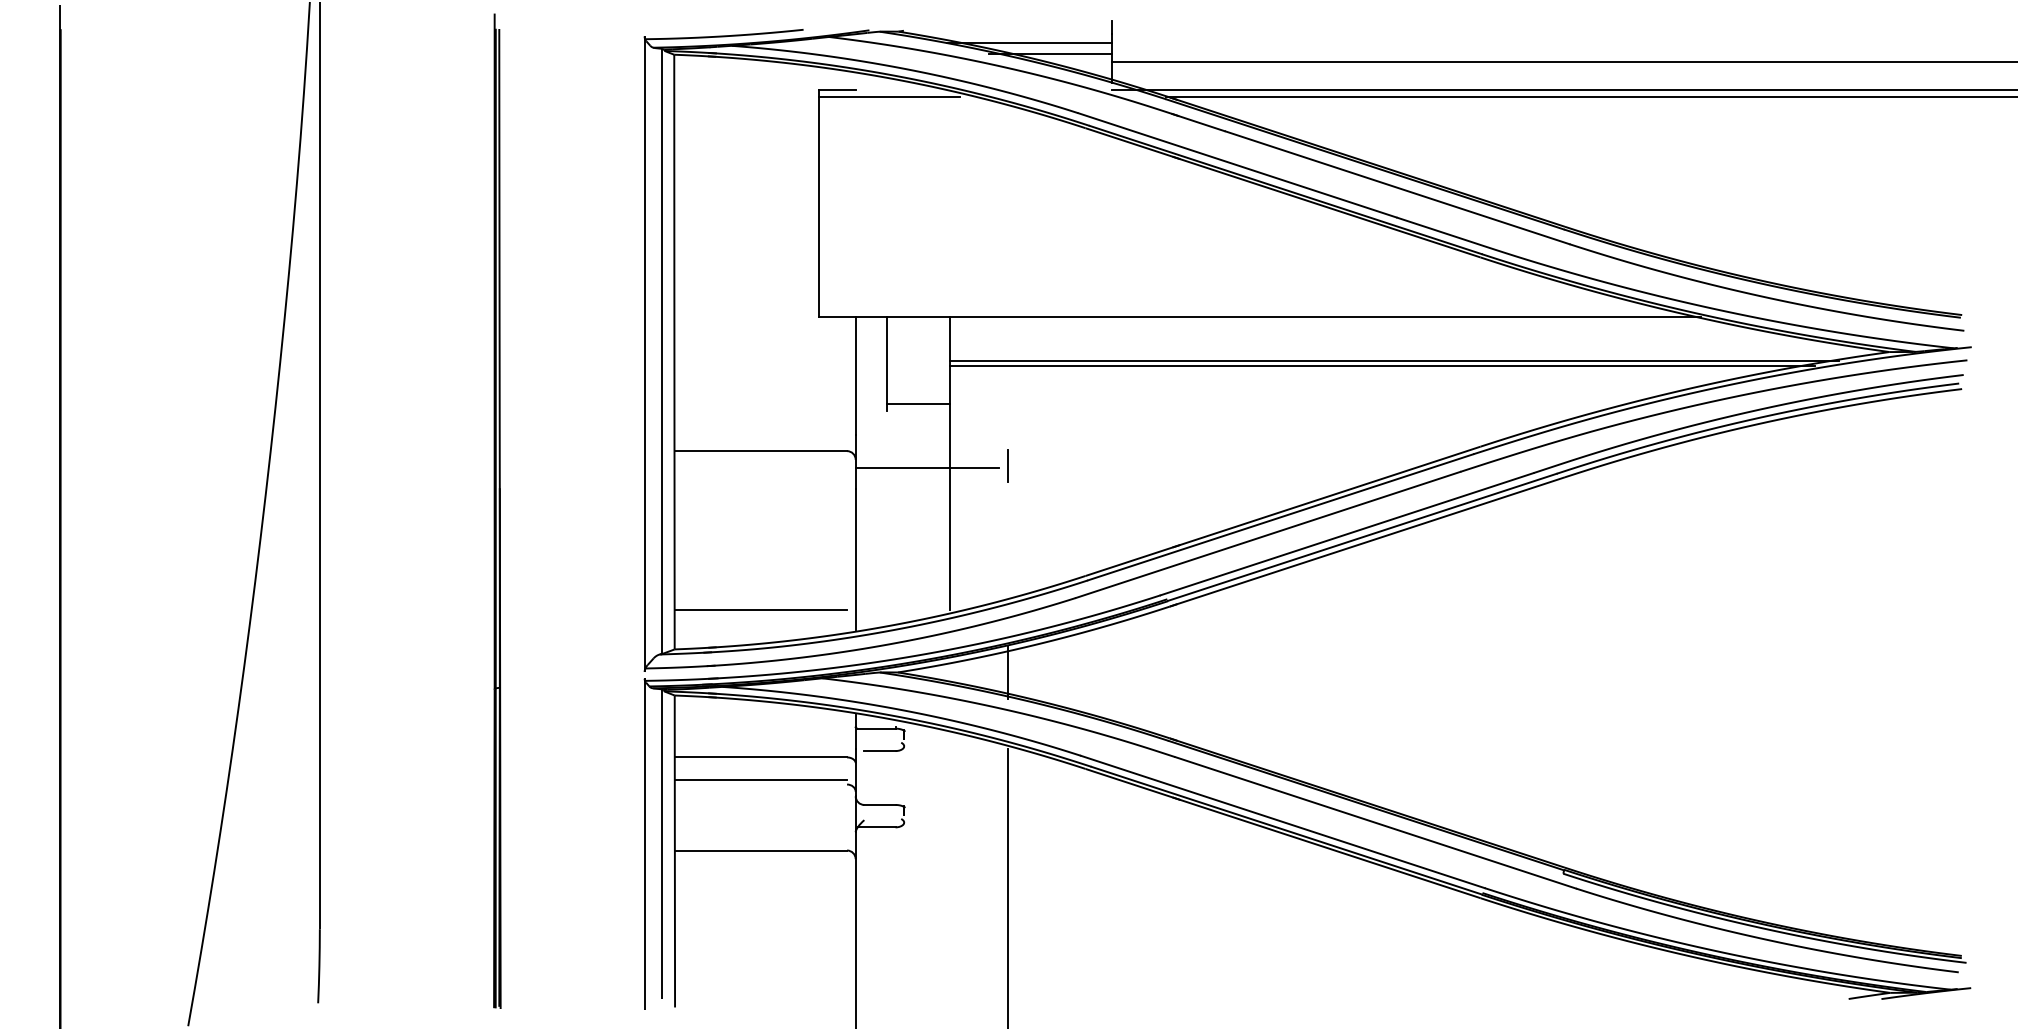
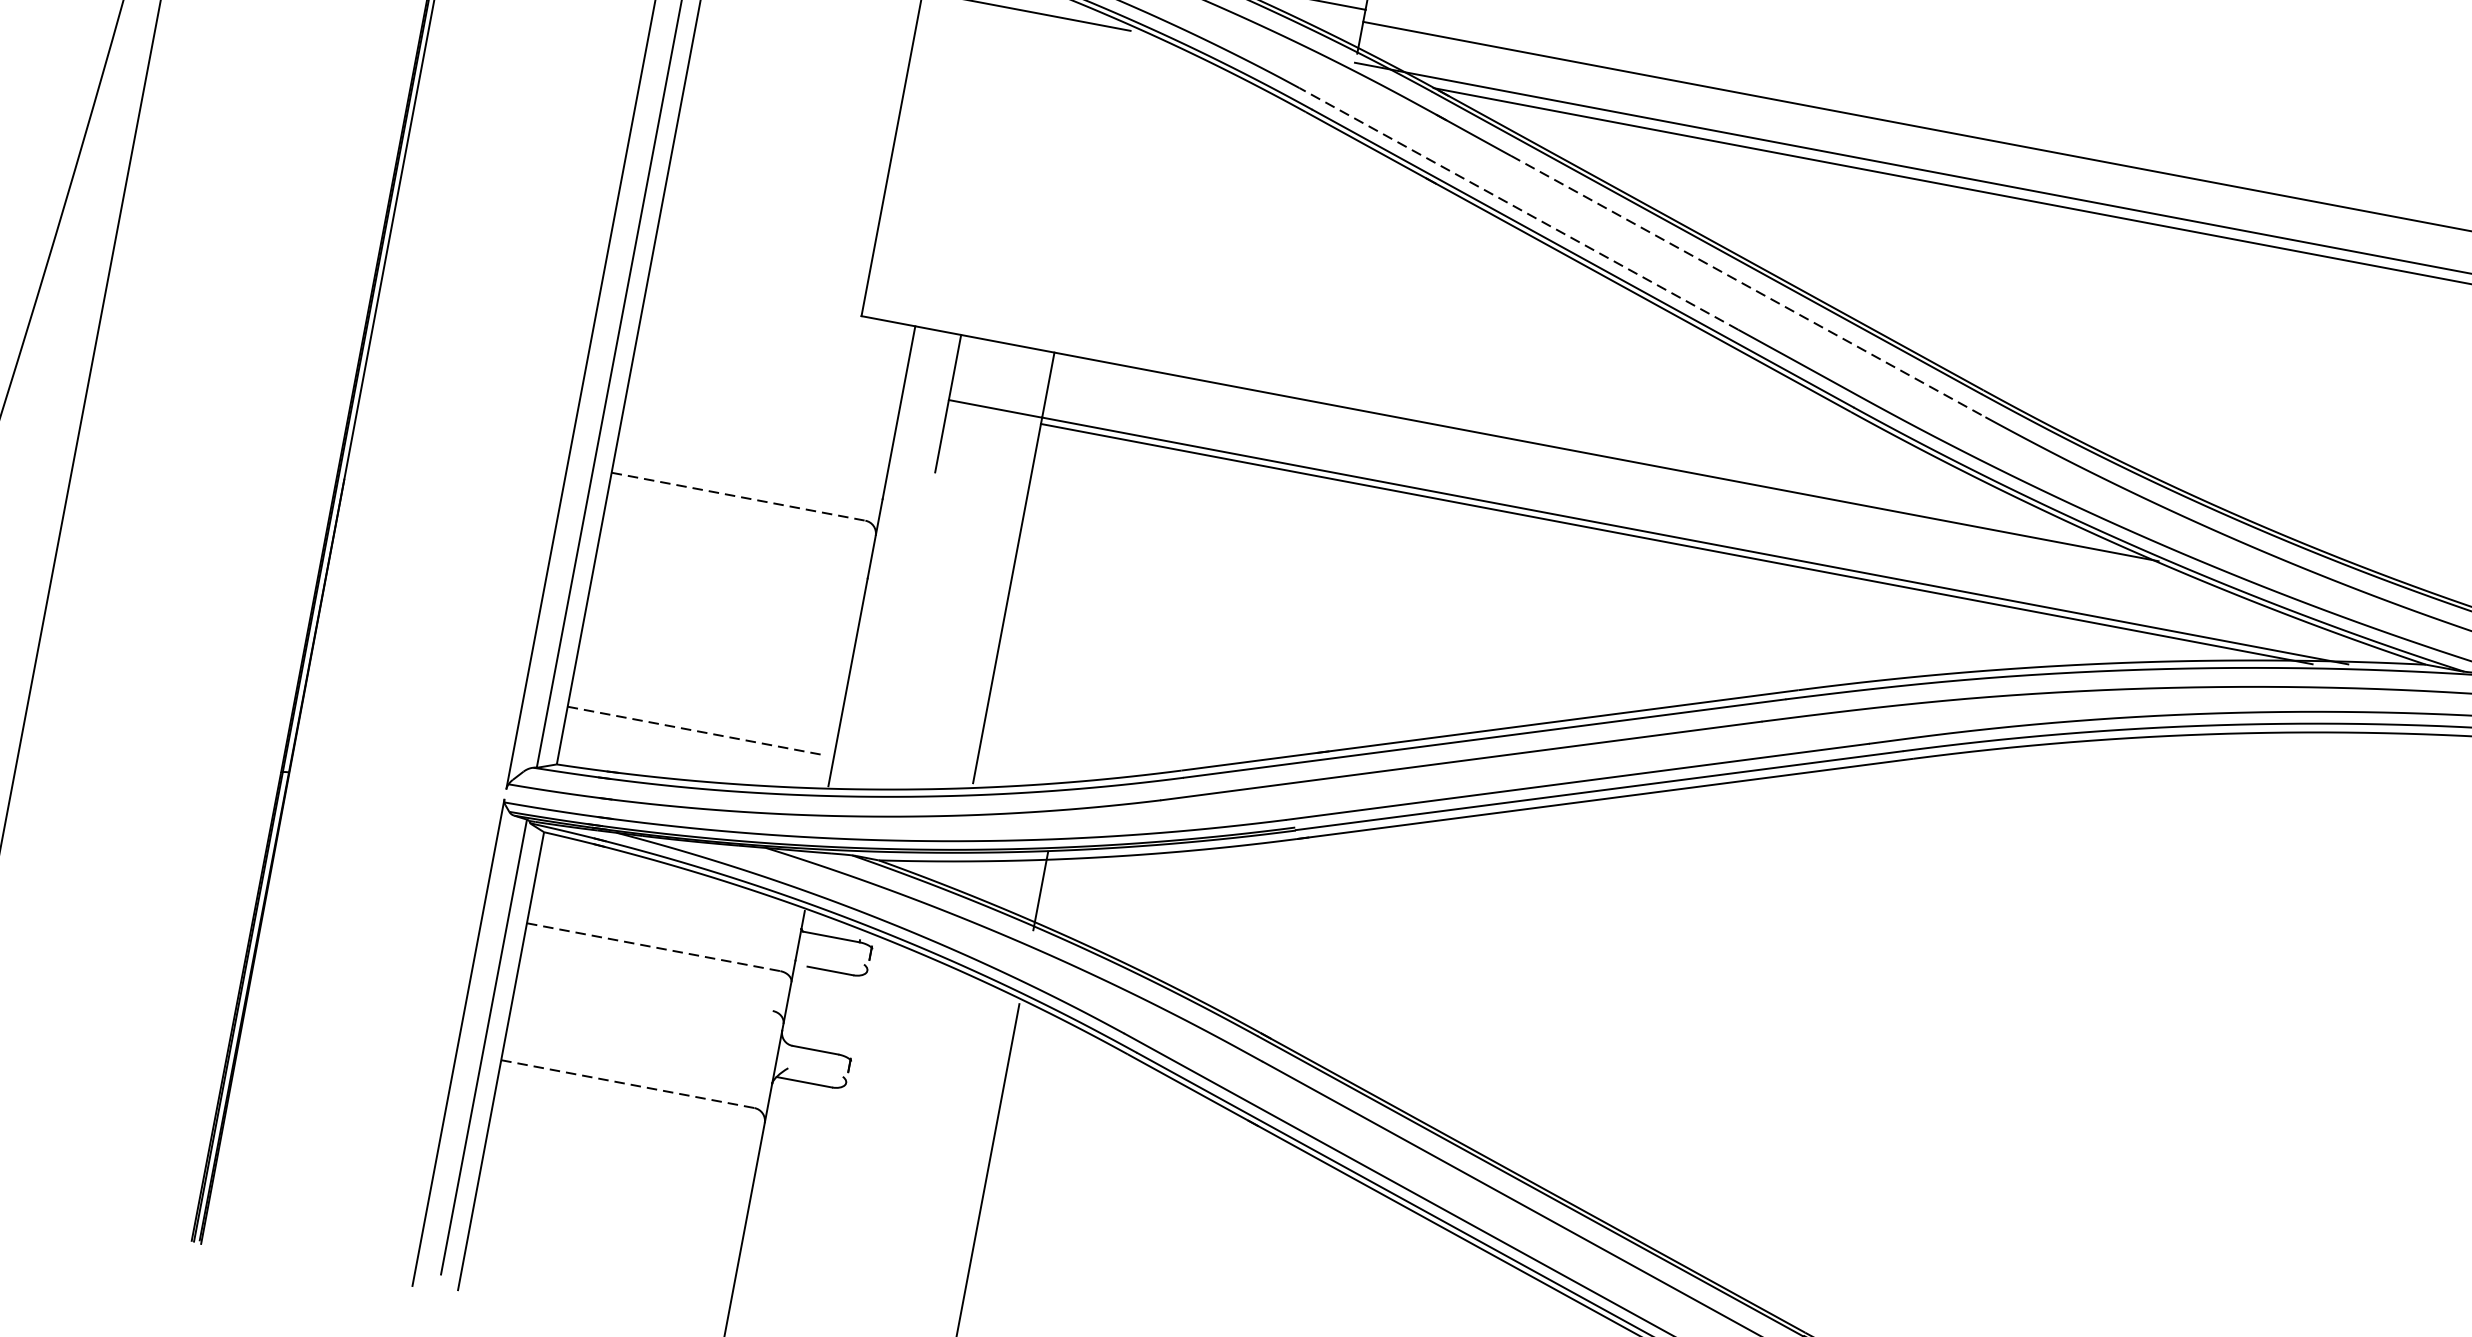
line: (1236, 165) -> (1517, 208), solid -> dashed
line: (1397, 187) -> (1748, 285), solid -> dashed
line: (918, 403) -> (995, 408), moved
line: (761, 451) -> (739, 497), solid -> dashed
line: (1007, 465) -> (1097, 586), removed
line: (927, 468) -> (978, 568), removed
line: (761, 610) -> (695, 731), solid -> dashed
line: (761, 757) -> (654, 947), solid -> dashed
line: (760, 779) -> (646, 979), removed
line: (761, 850) -> (628, 1084), solid -> dashed

